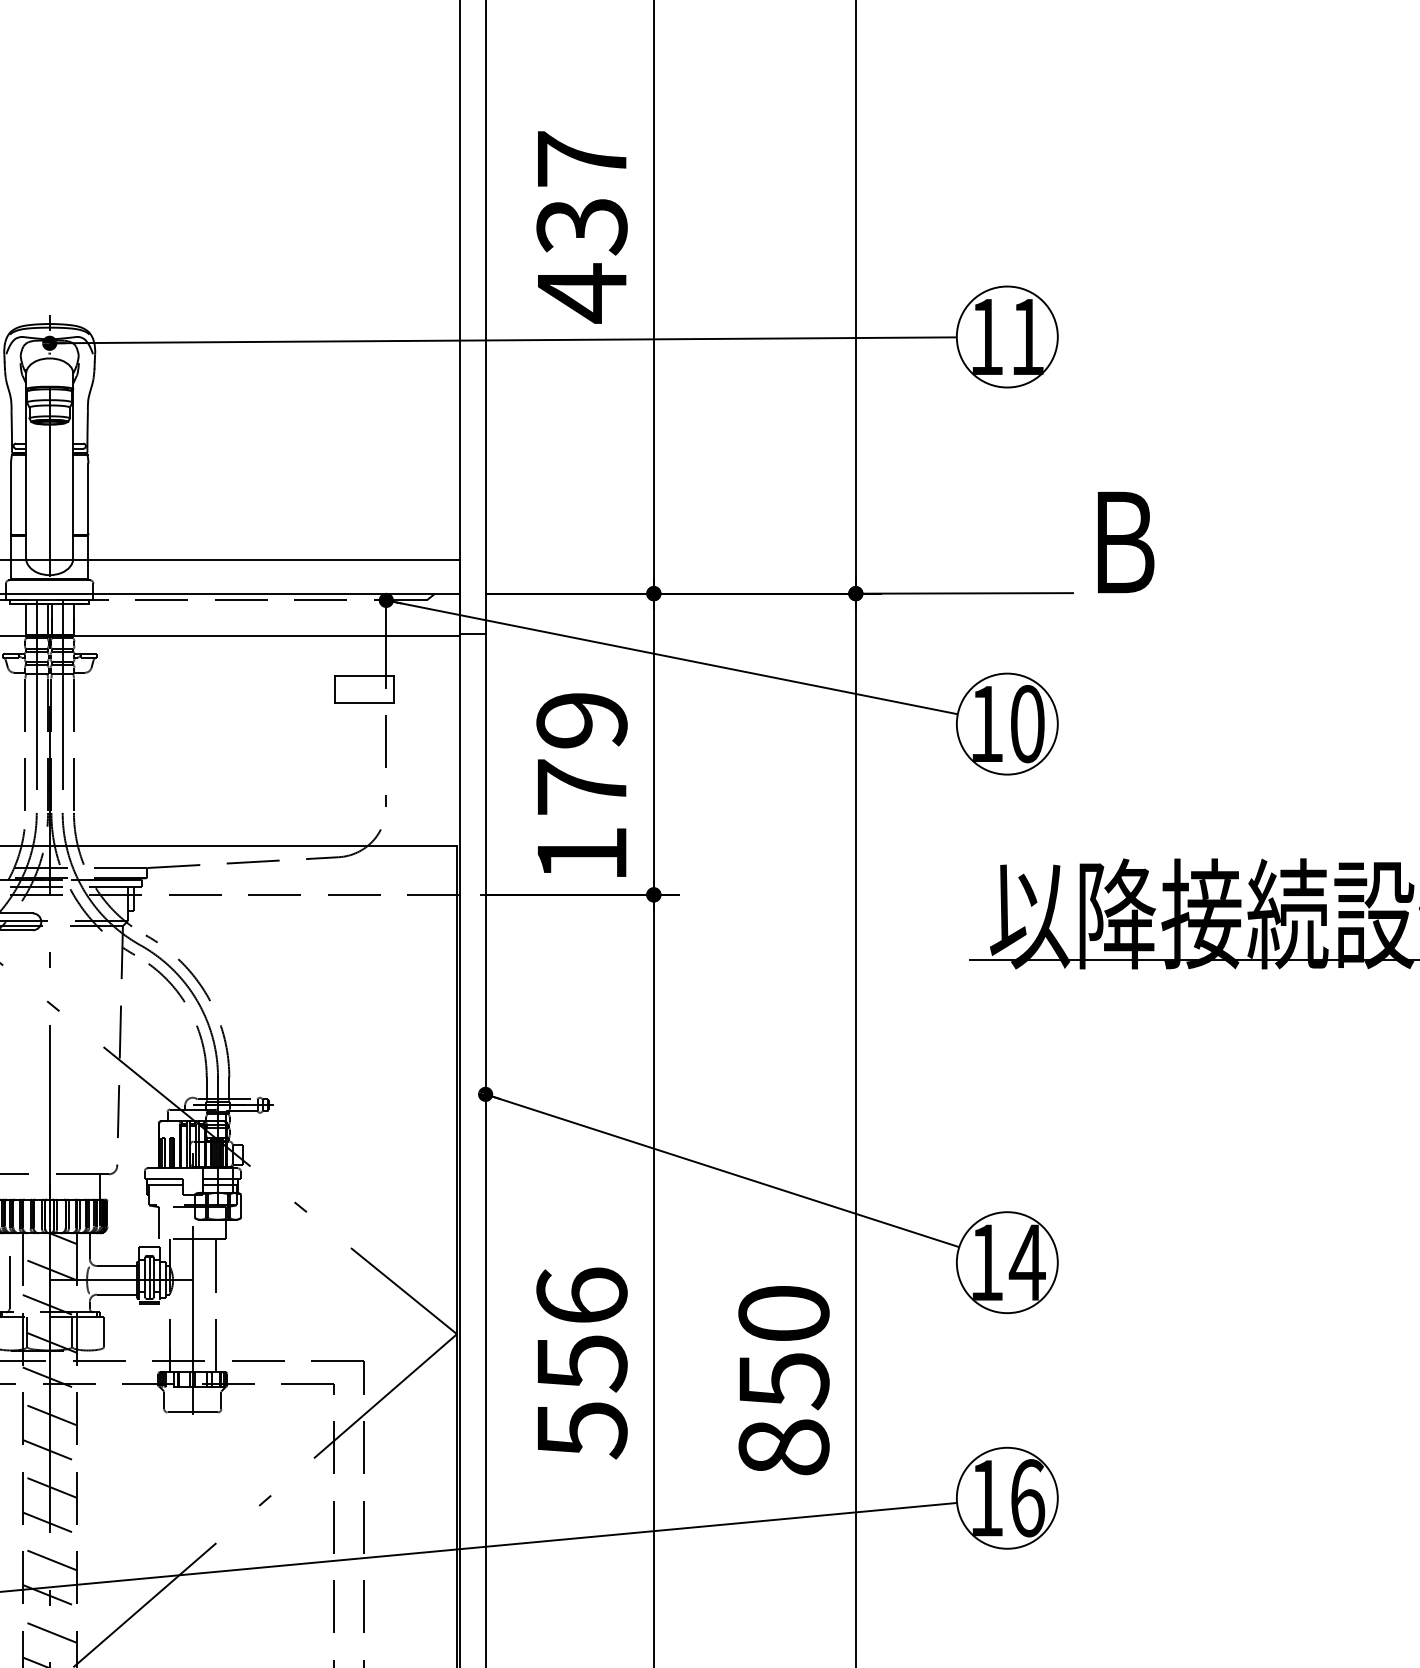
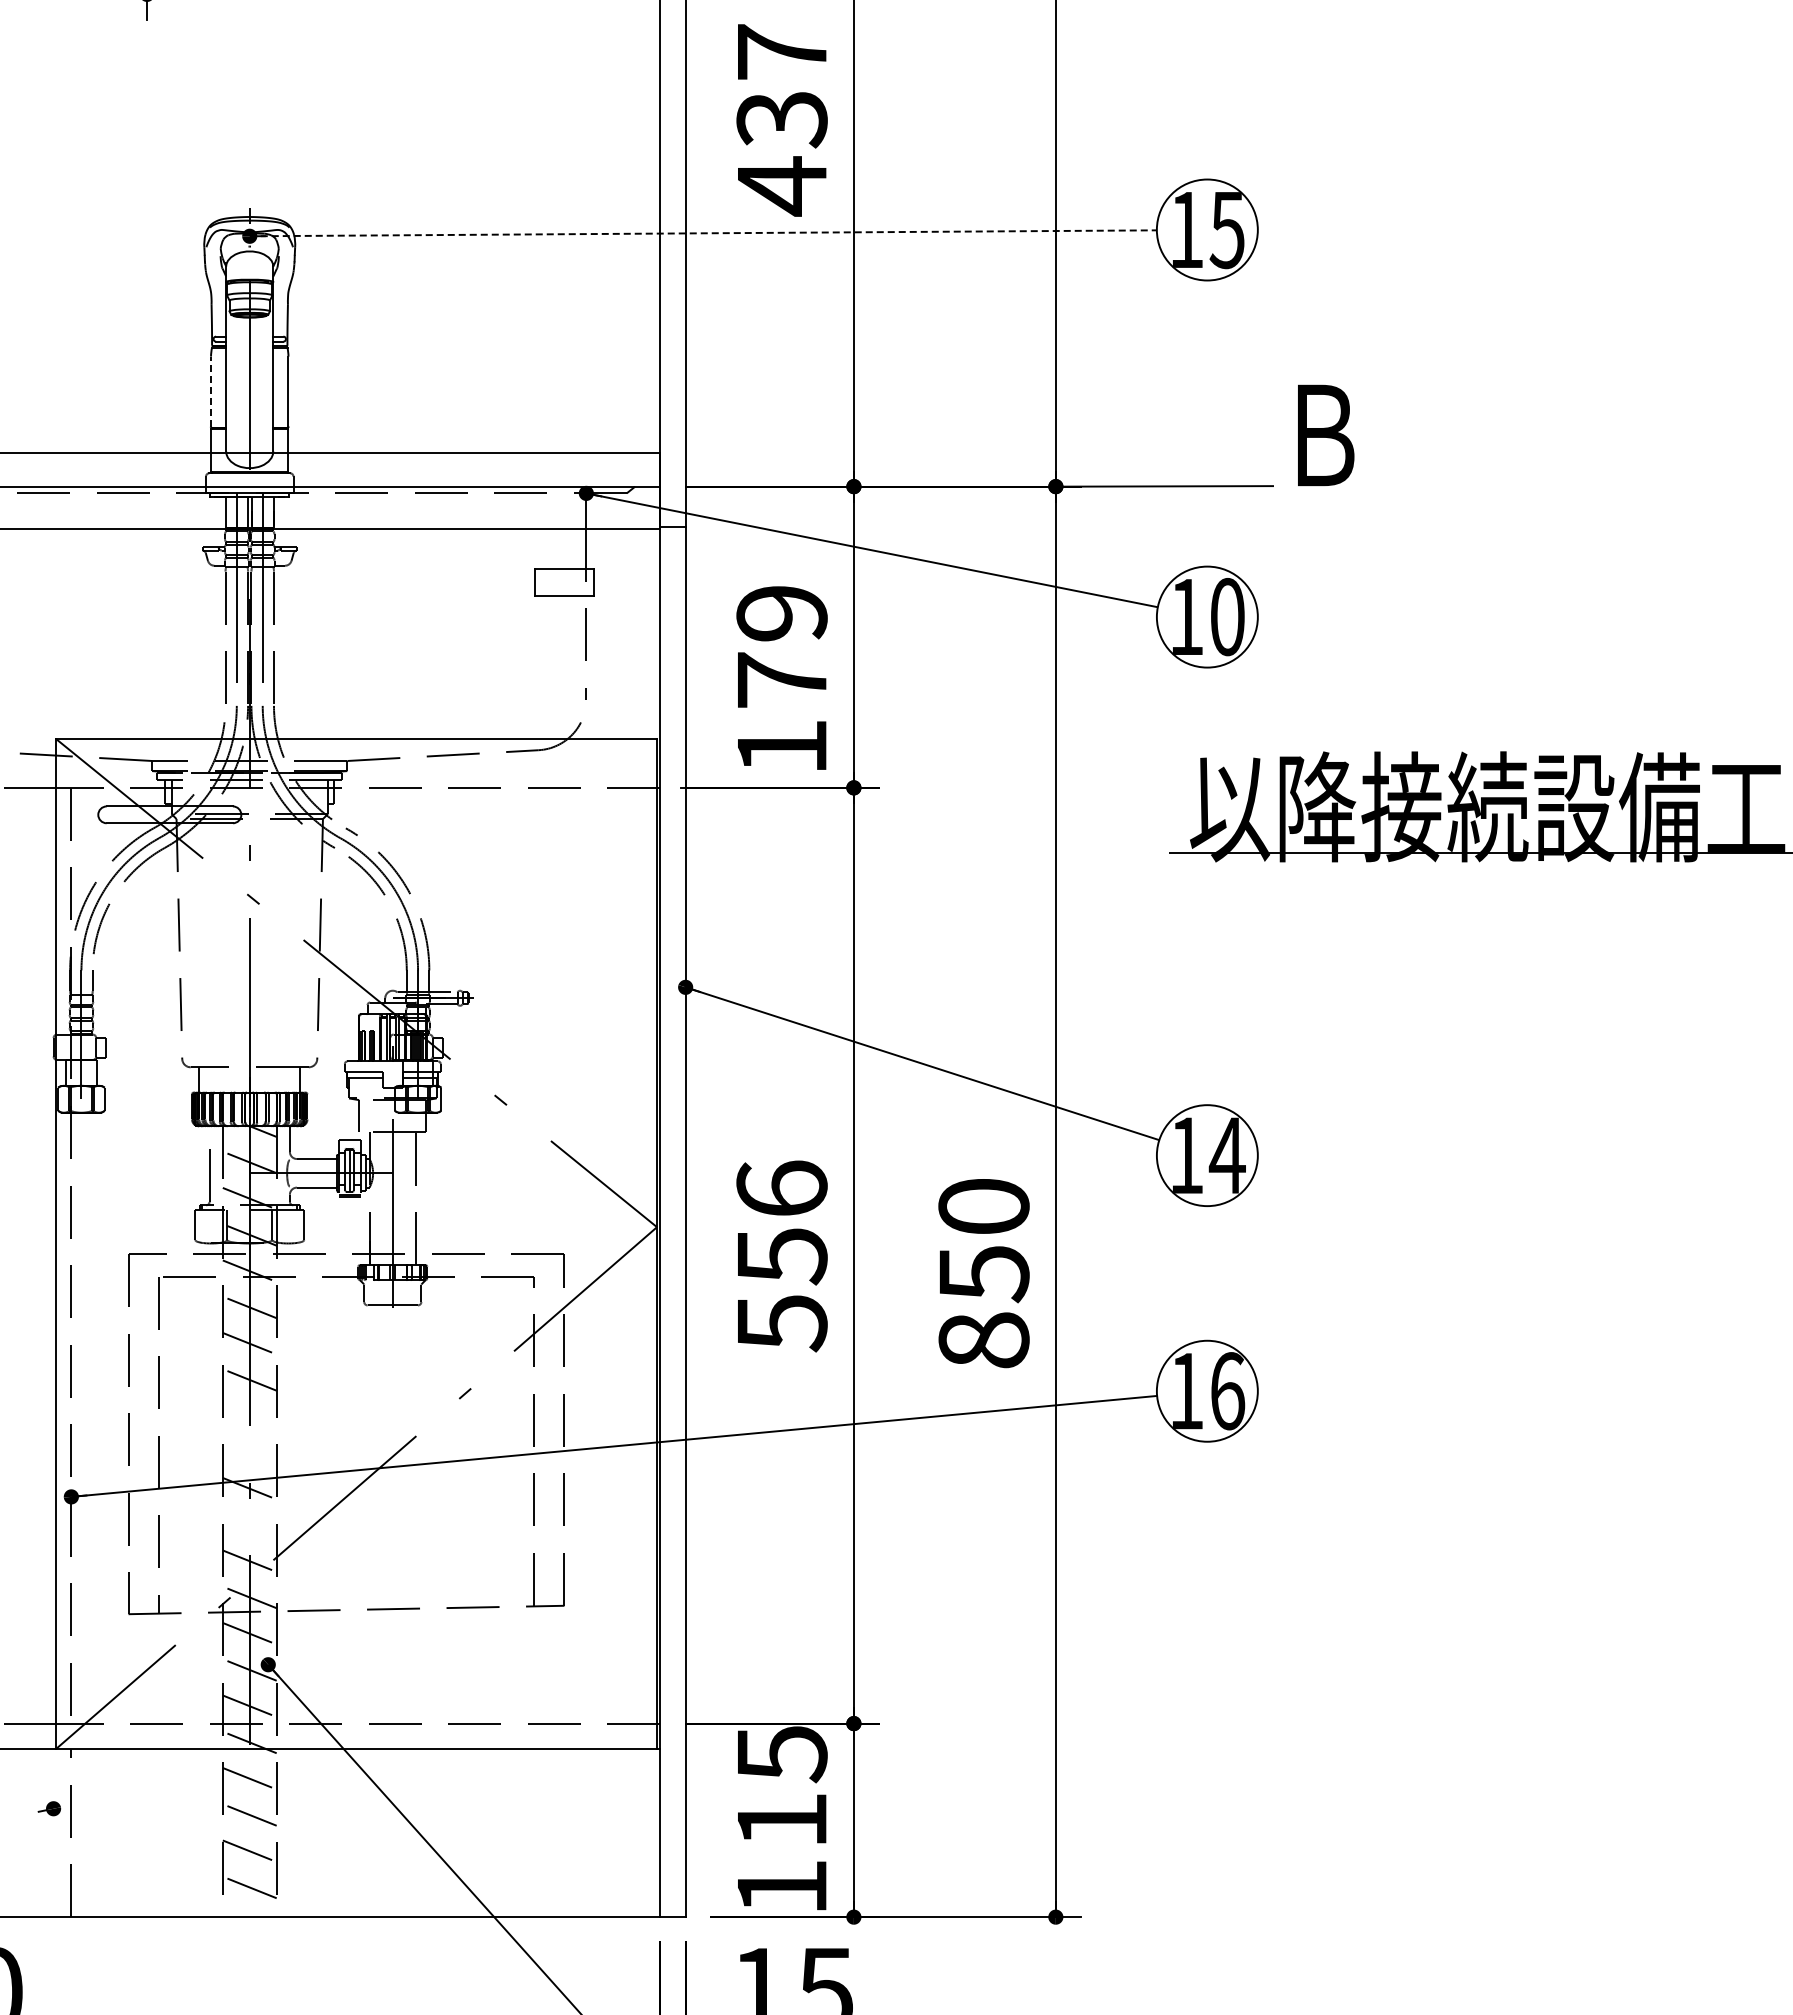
text: (1026, 337) -> (1226, 230), 11 -> 15
line: (503, 340) -> (703, 233), solid -> dashed
line: (11, 498) -> (211, 391), solid -> dashed
line: (49, 1522) -> (249, 1415), removed
line: (49, 1559) -> (249, 1452), removed
line: (49, 1631) -> (249, 1524), removed

